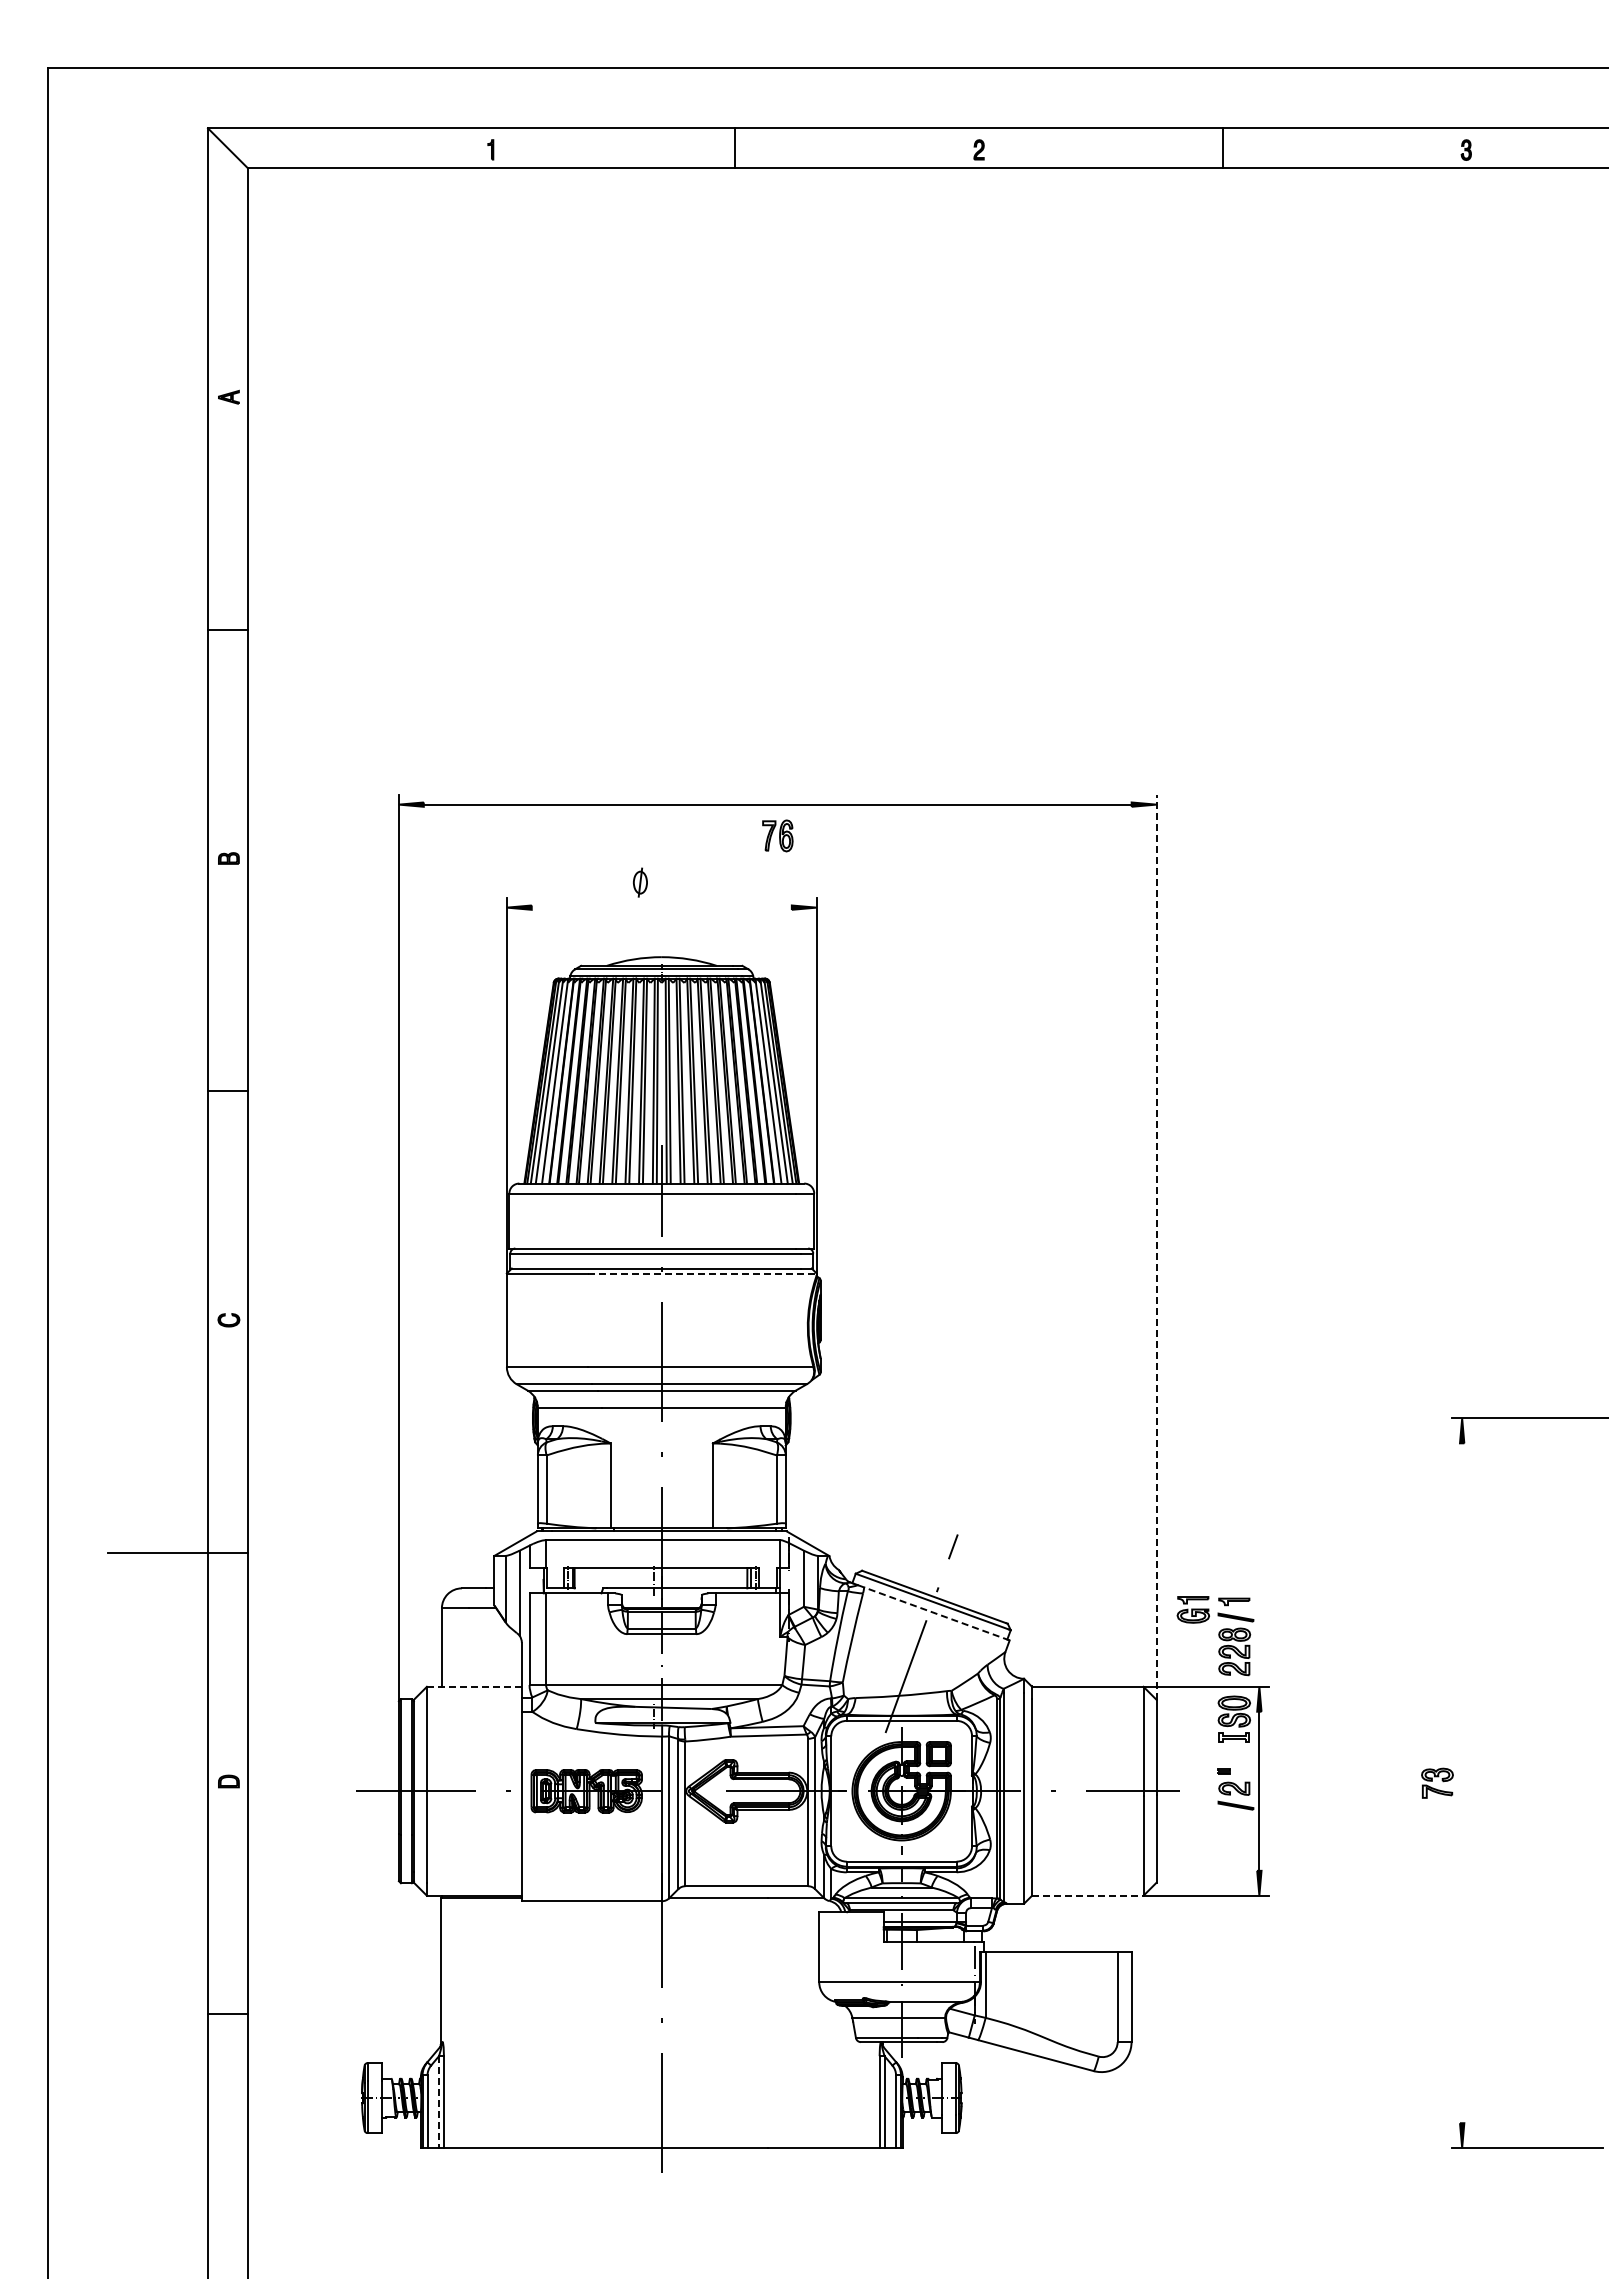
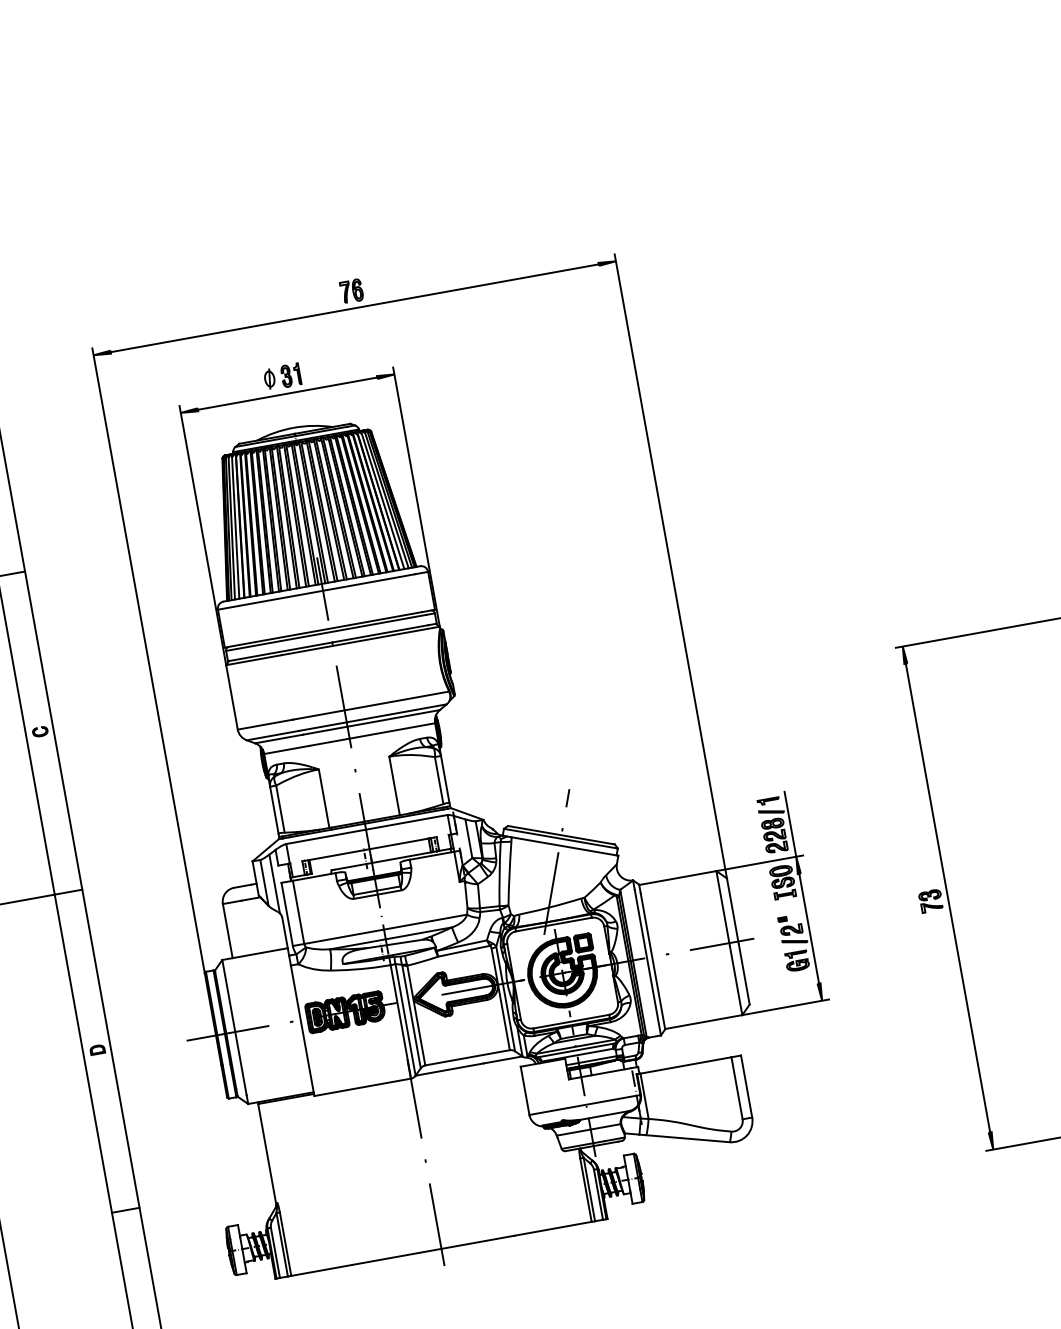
part: (777, 835) -> (351, 290), moved
part: (670, 882) -> (290, 375), added
line: (661, 907) -> (287, 393), added
line: (1156, 1247) -> (670, 566), dashed -> solid
line: (702, 1273) -> (361, 640), dashed -> solid
part: (1192, 1609) -> (796, 961), moved
line: (936, 1613) -> (564, 846), dashed -> solid
line: (1259, 1639) -> (790, 824), added
line: (473, 1686) -> (254, 954), dashed -> solid
line: (1462, 1783) -> (948, 898), added
line: (1087, 1895) -> (703, 1021), dashed -> solid
line: (439, 2102) -> (282, 1245), dashed -> solid

